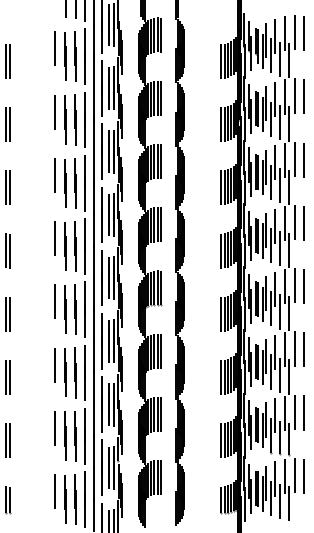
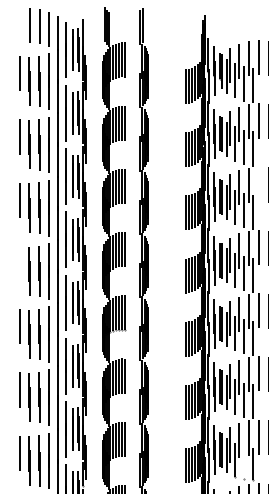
line: (294, 158) -> (258, 183), removed
line: (55, 238) -> (19, 263), removed
line: (279, 437) -> (243, 462), removed

